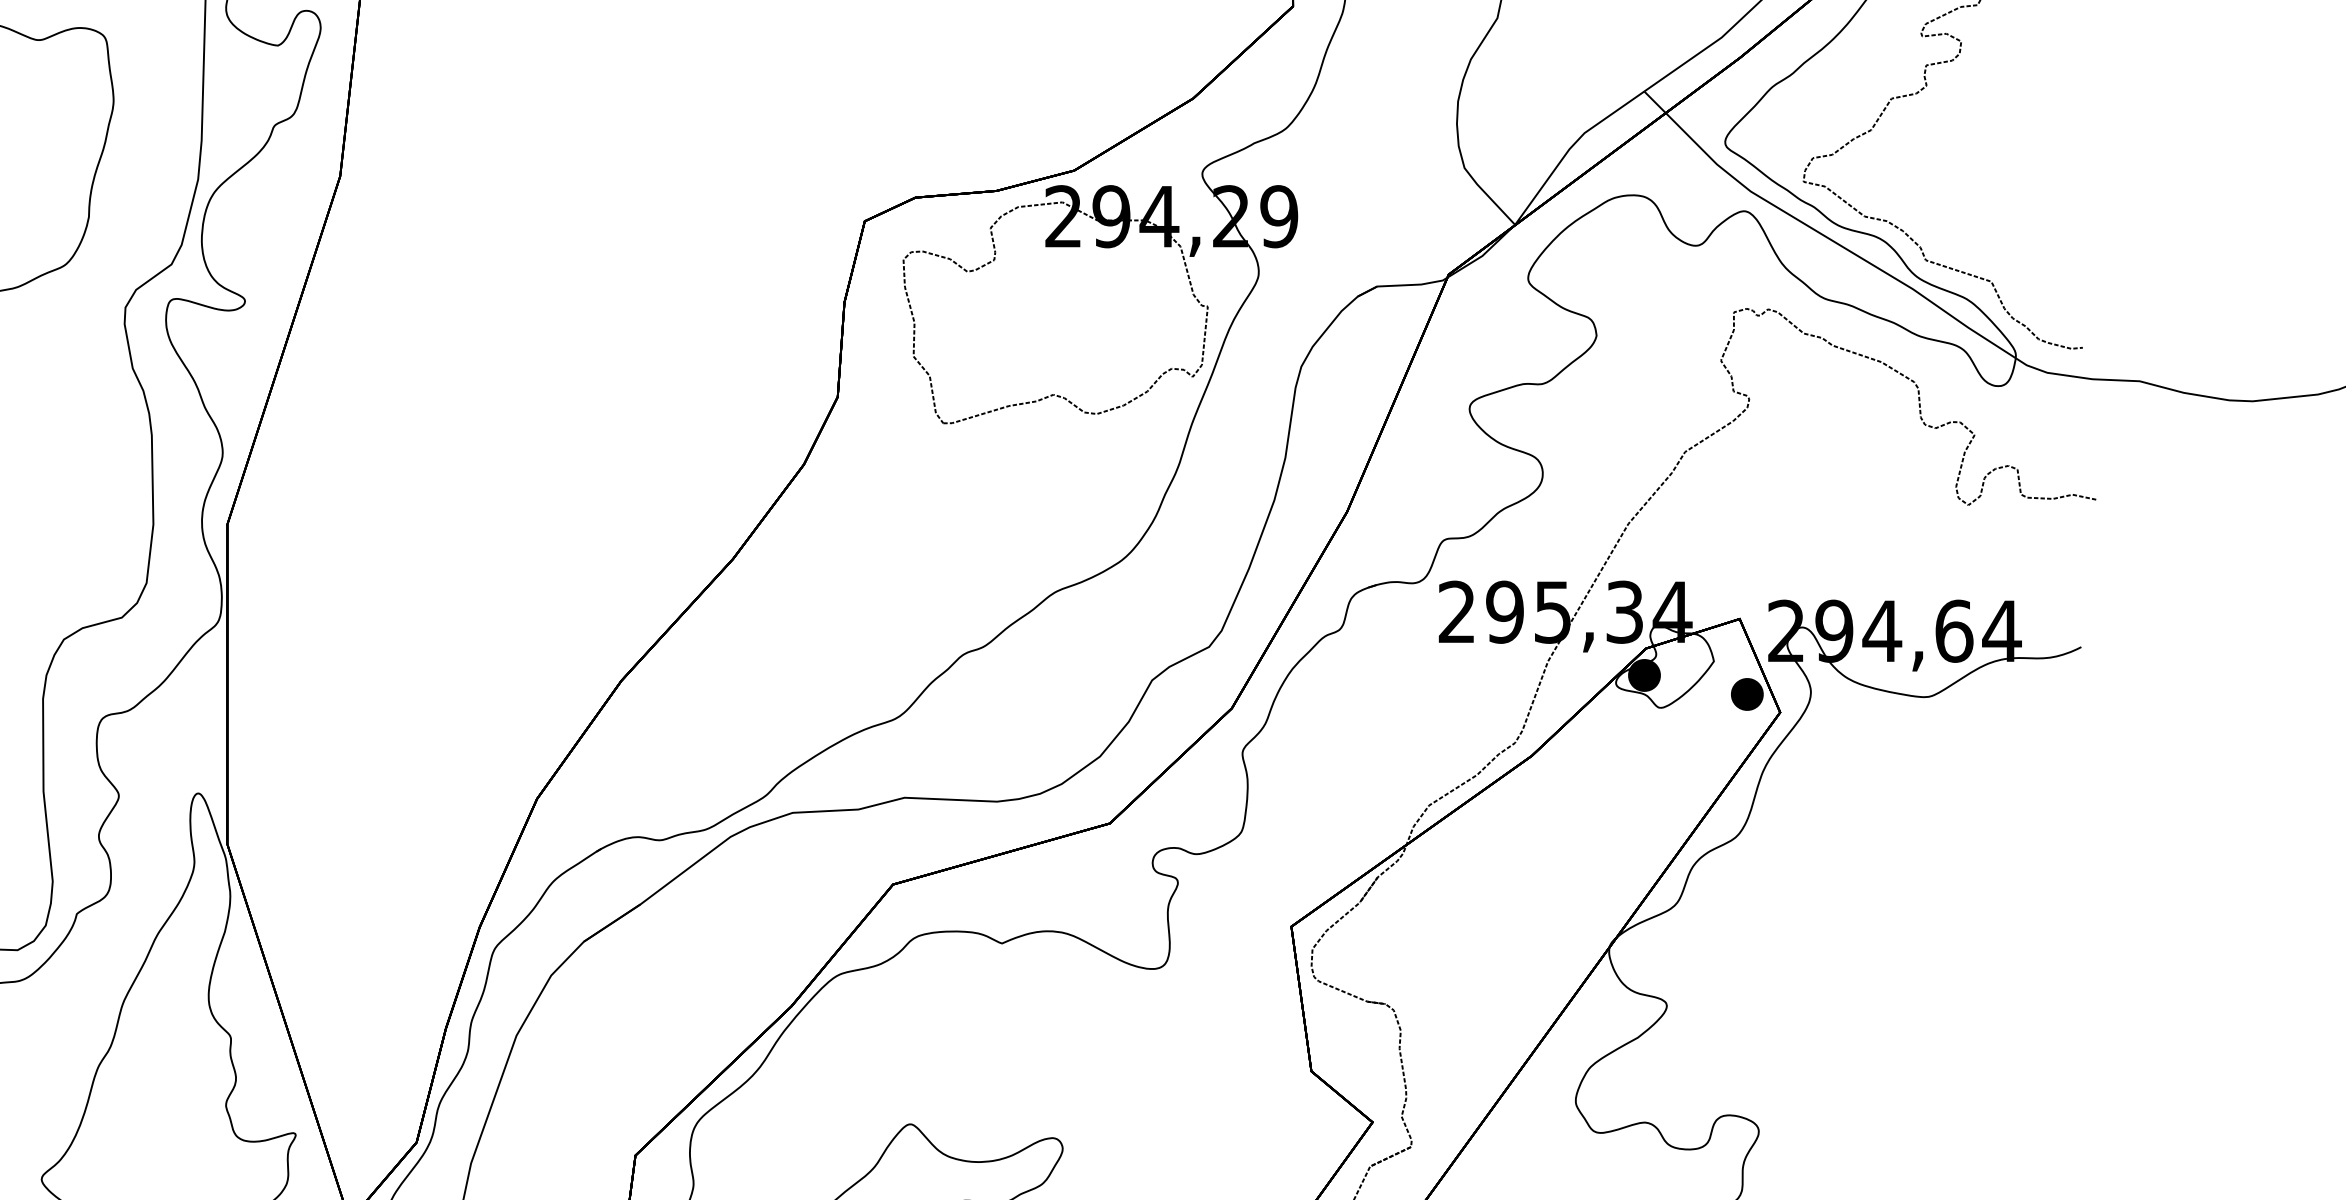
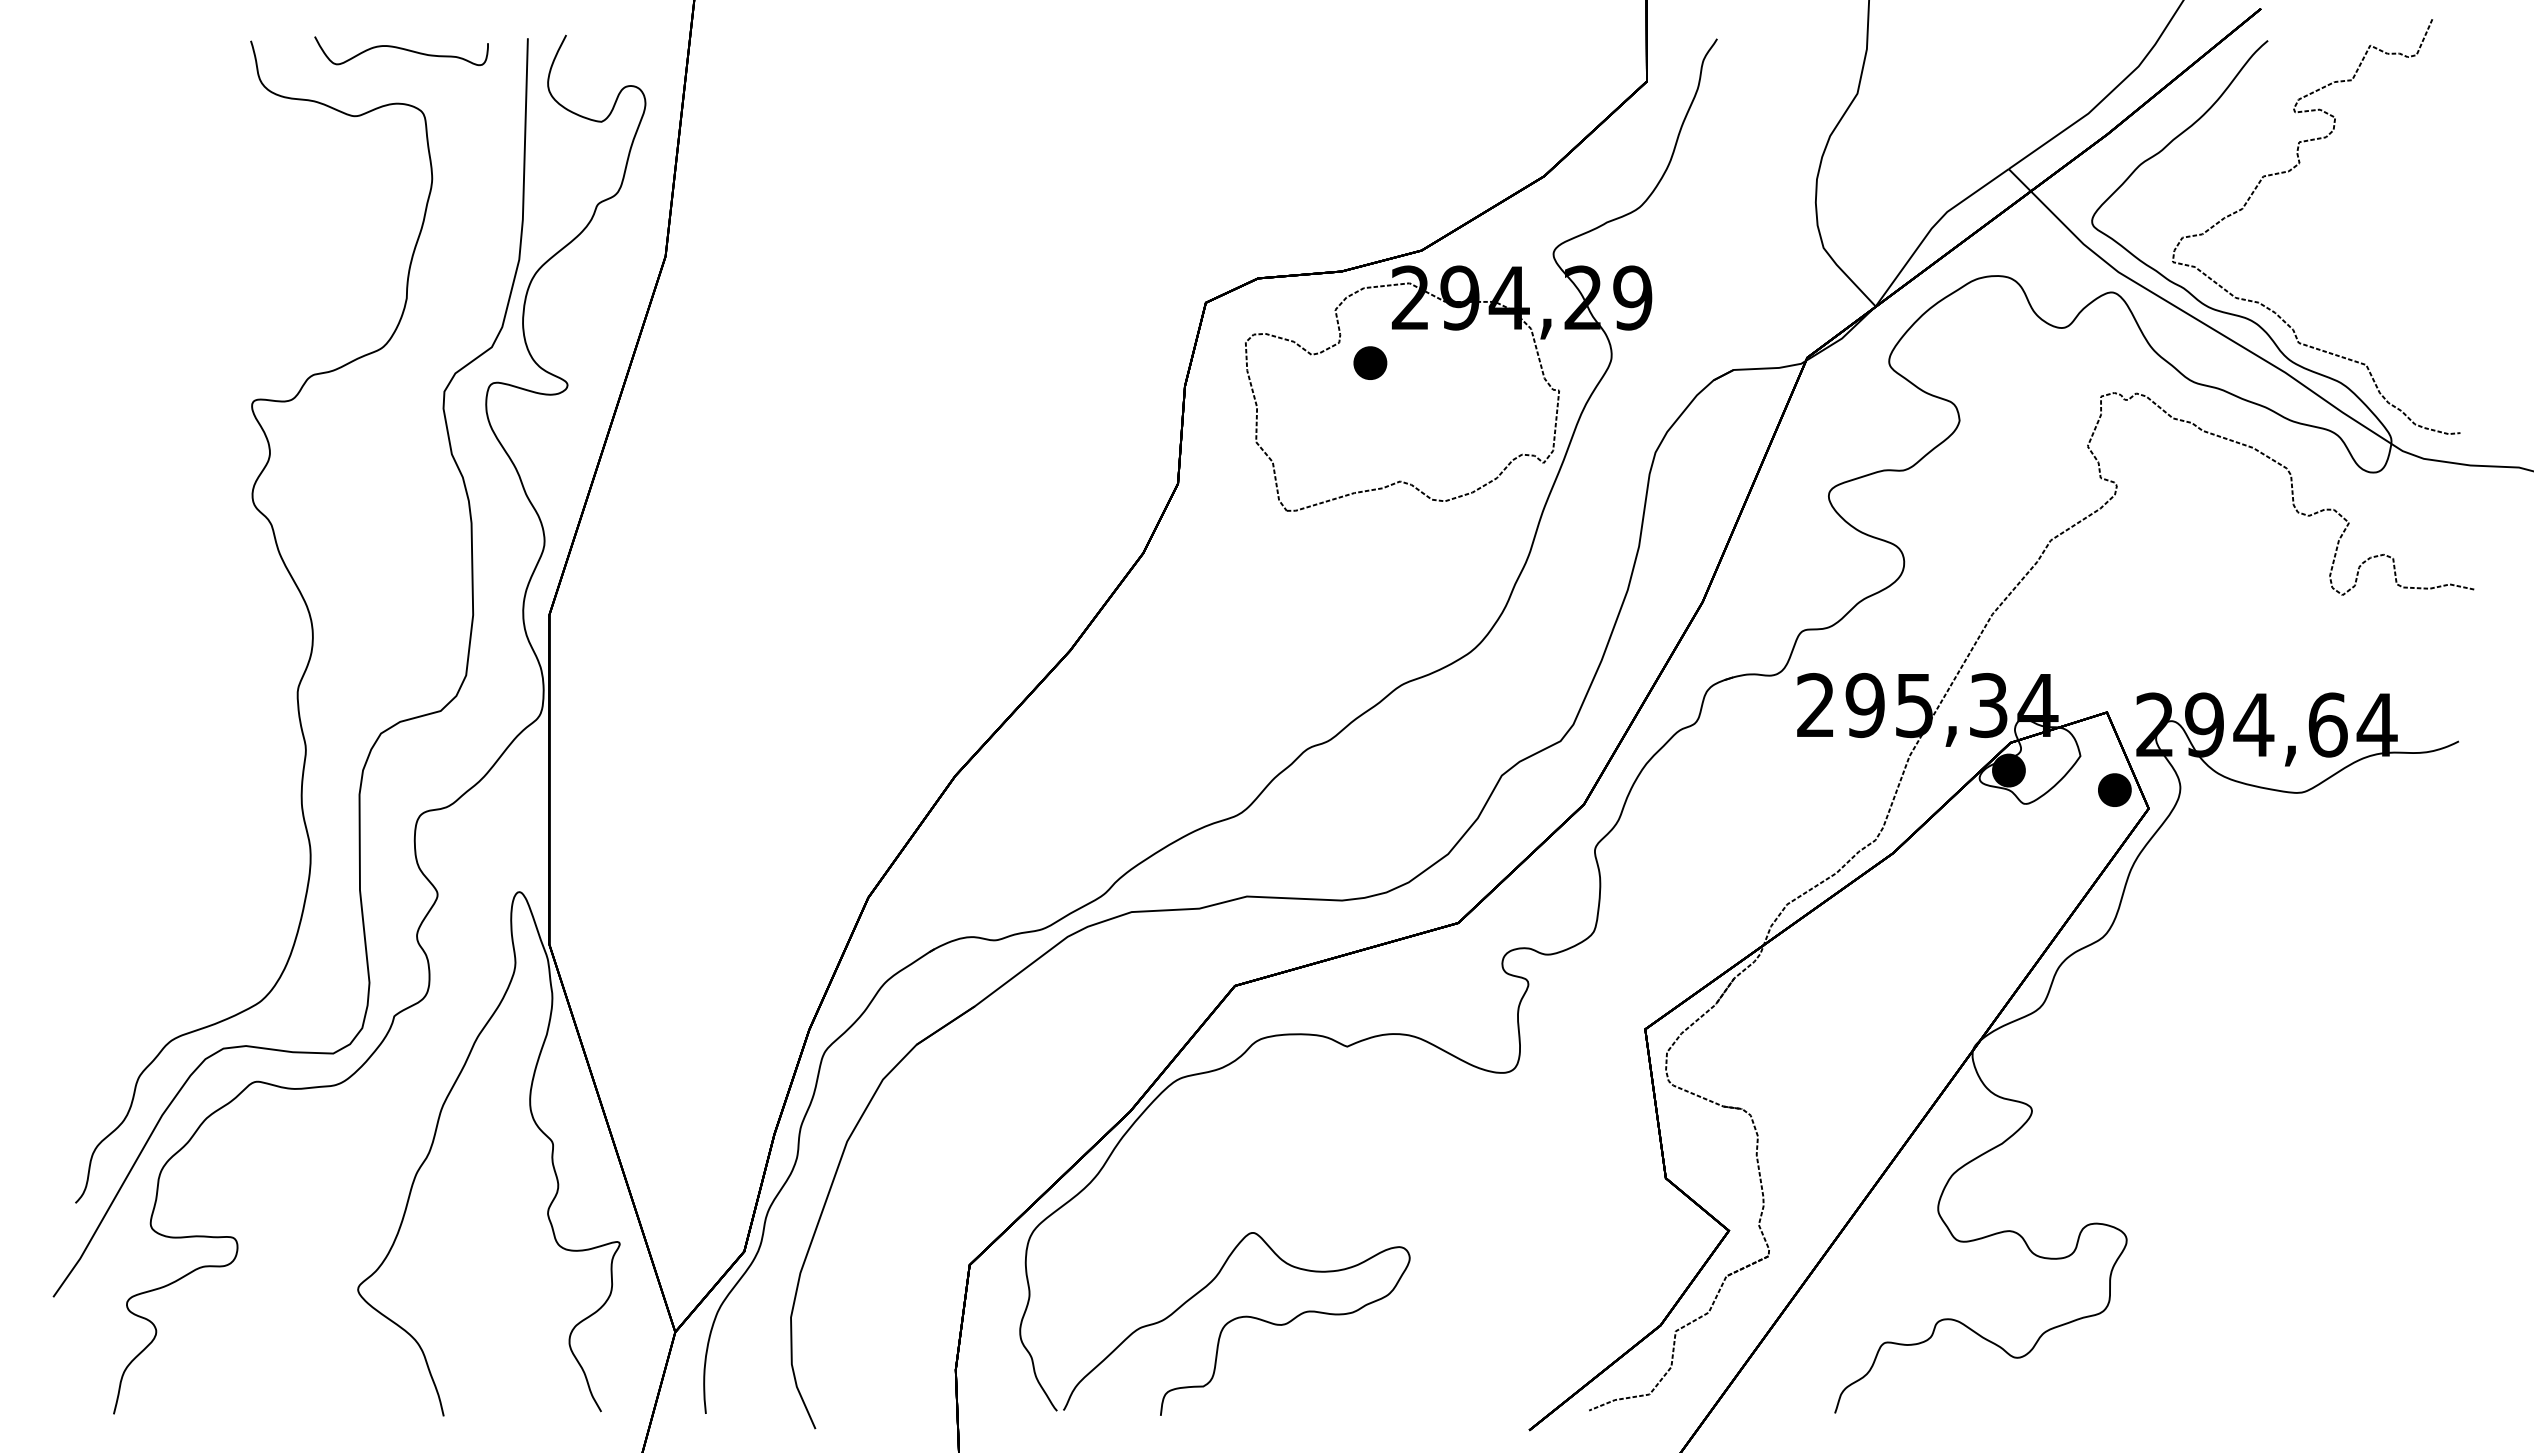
part: (1024, 279) -> (1370, 362), added

